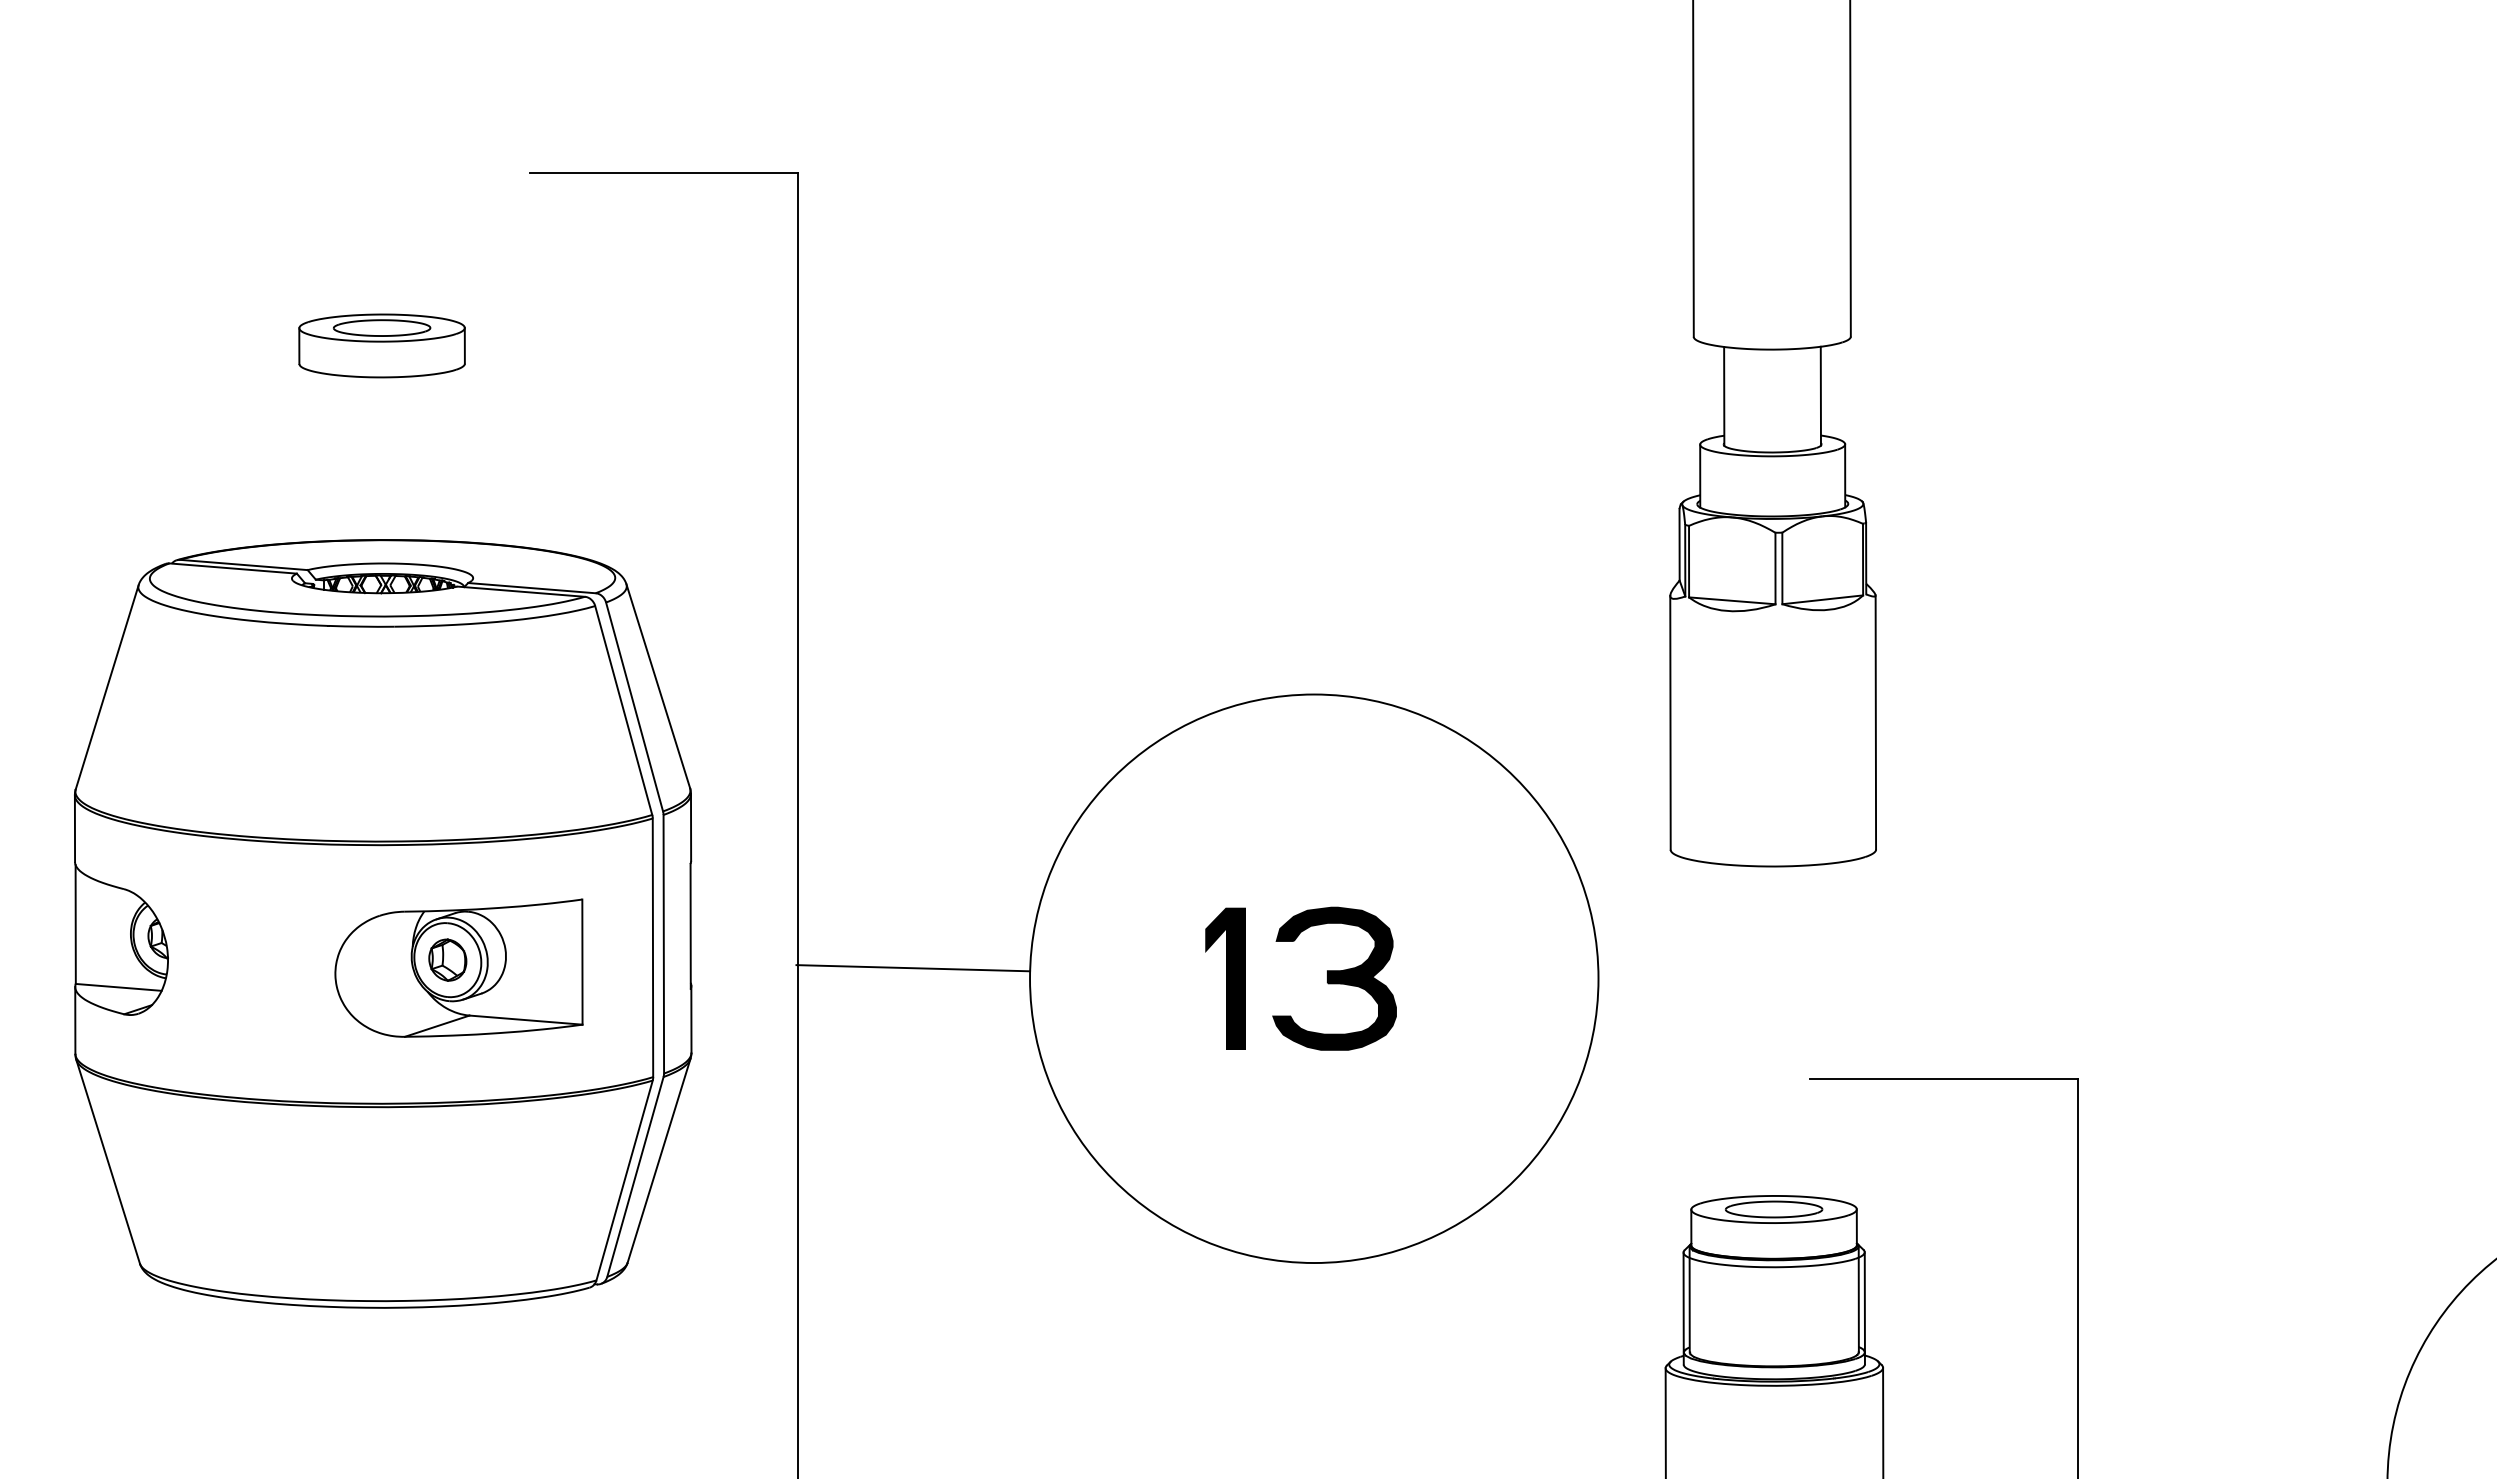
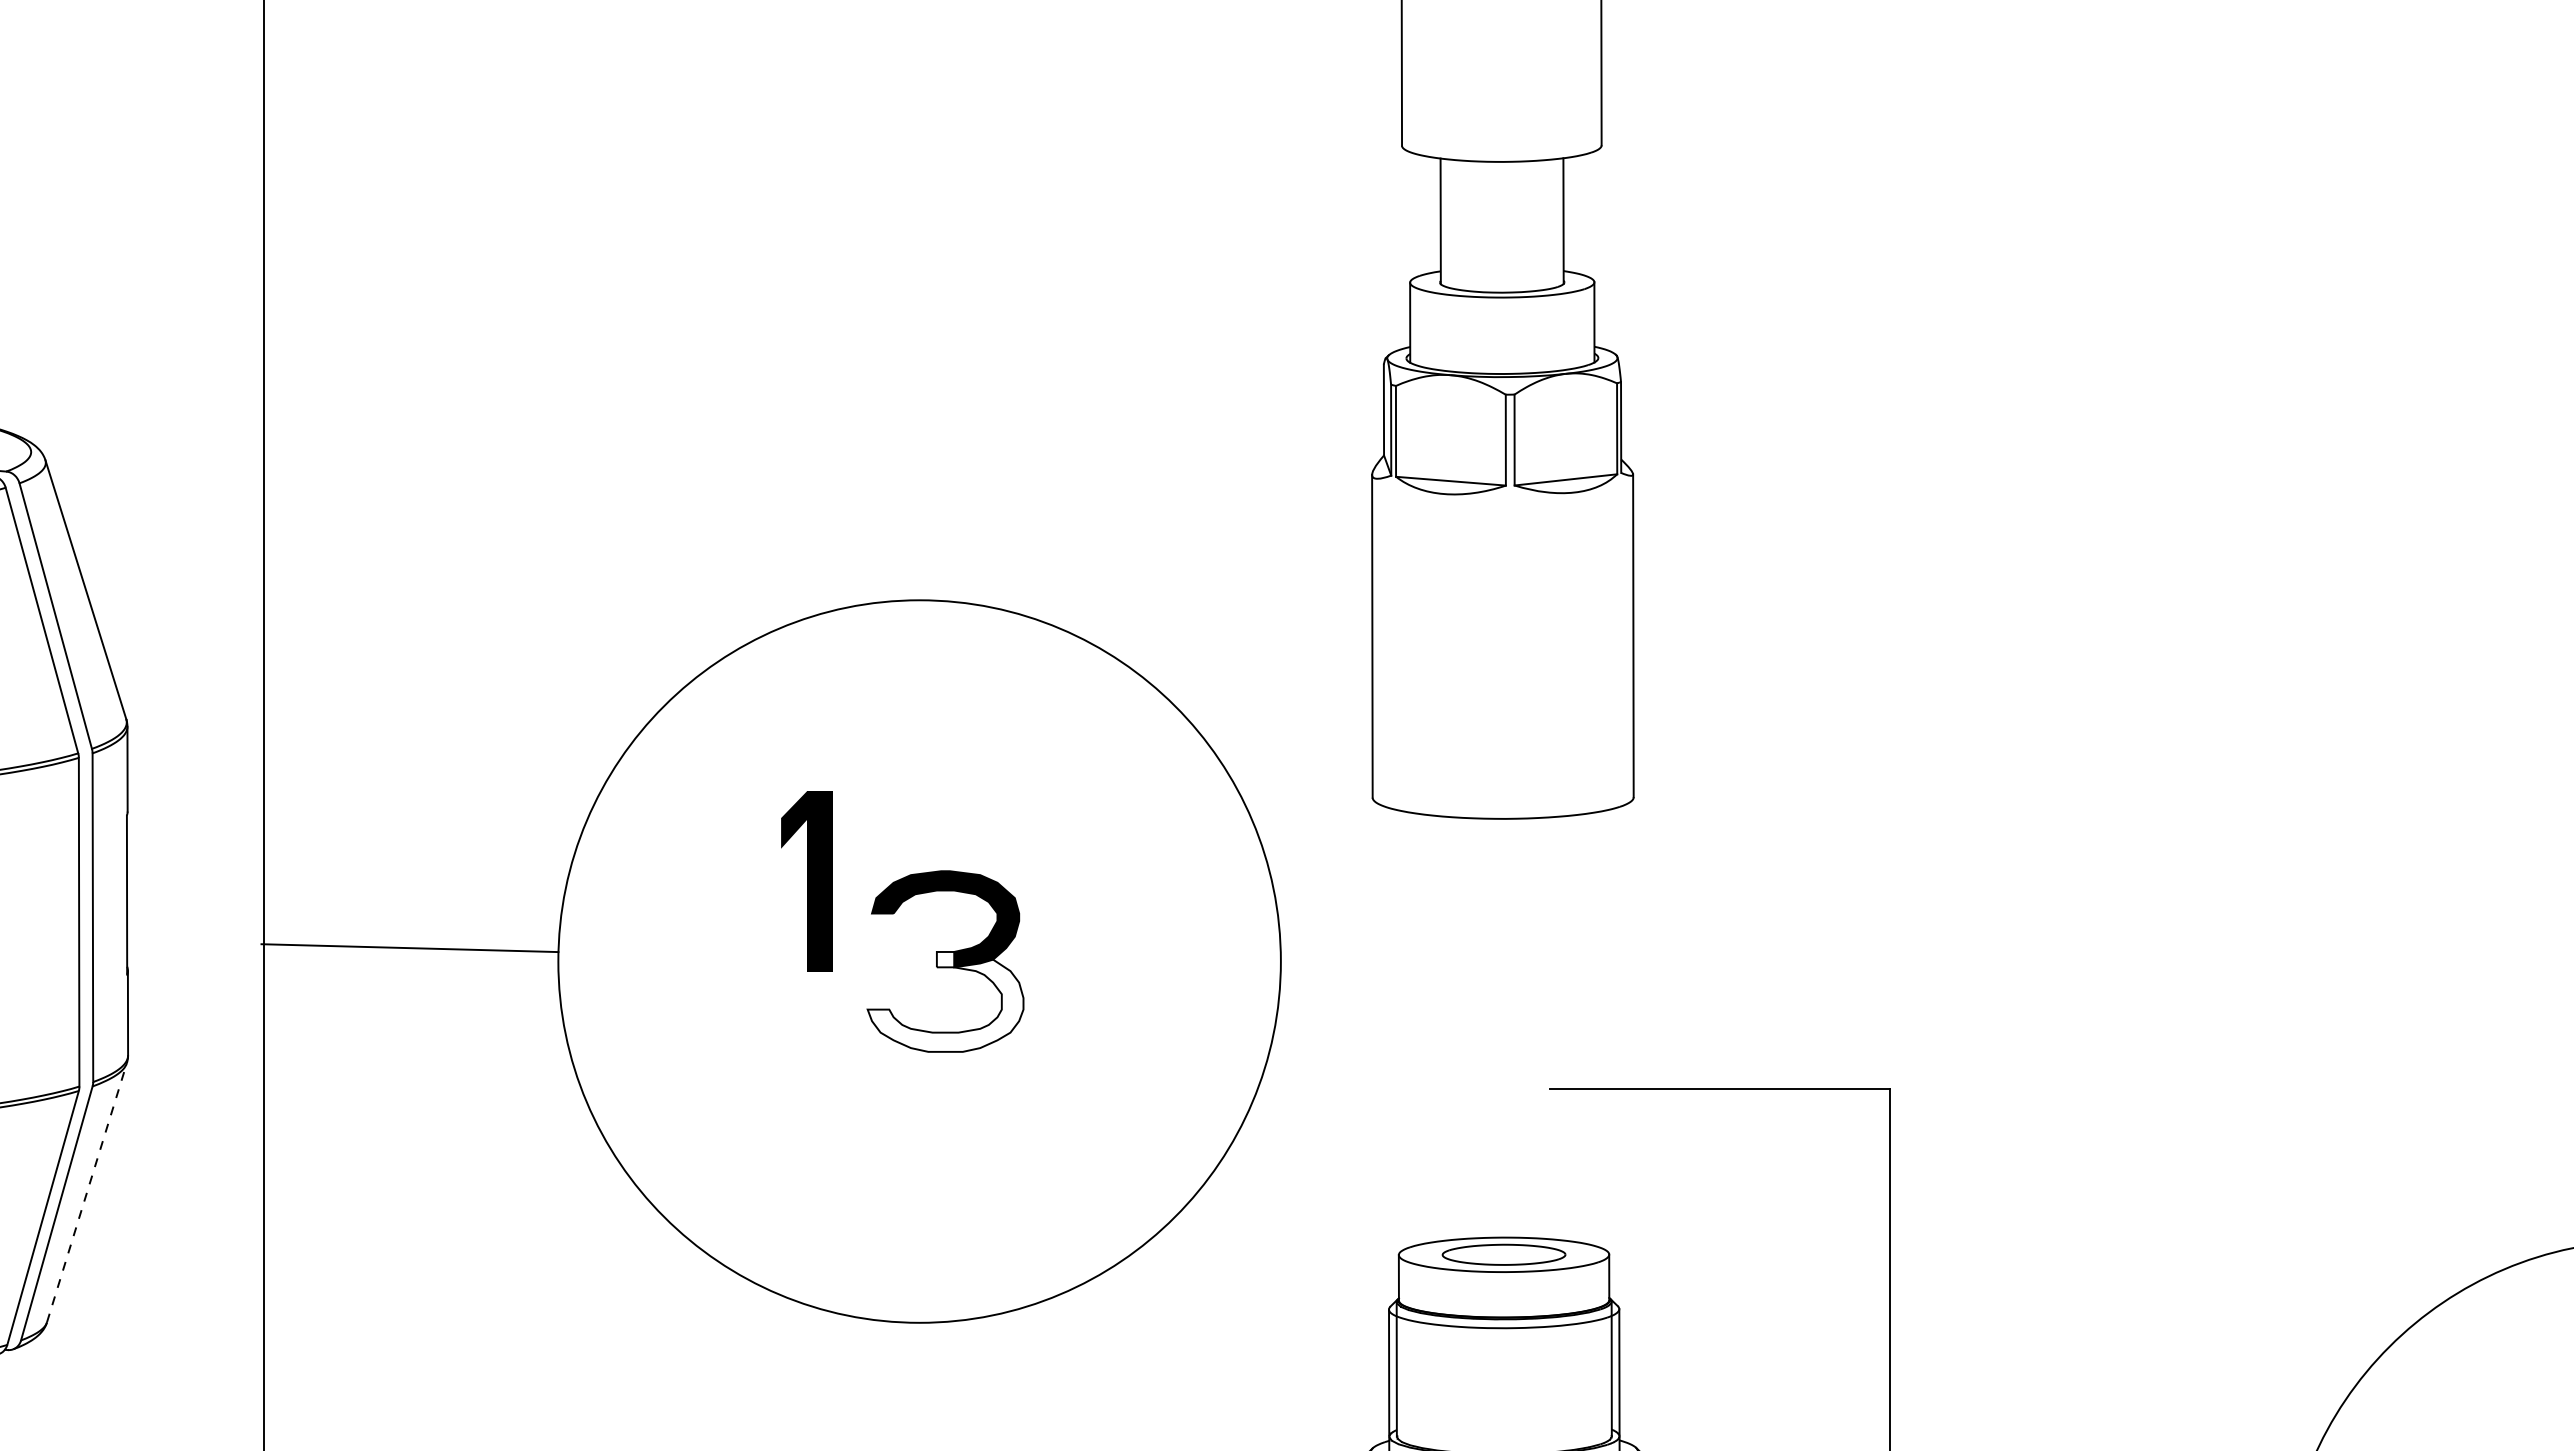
part: (1225, 978) -> (806, 881), moved
fill: (1334, 1010) -> (945, 1001), removed
line: (659, 1160) -> (87, 1192), solid -> dashed

